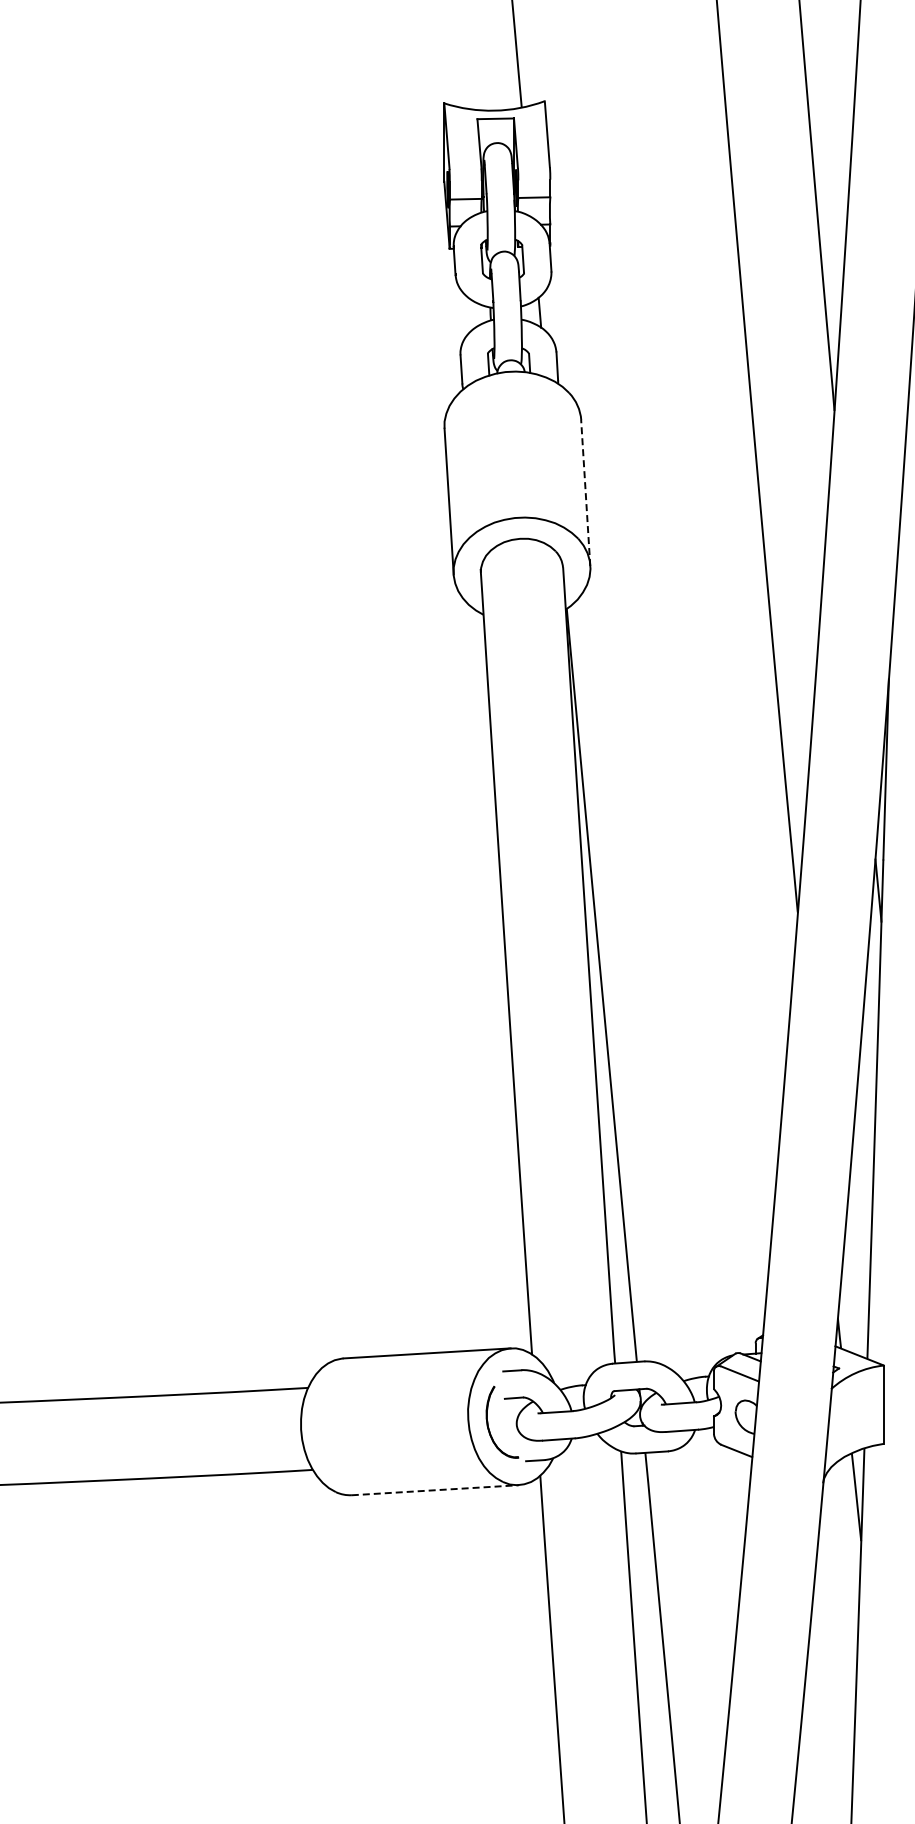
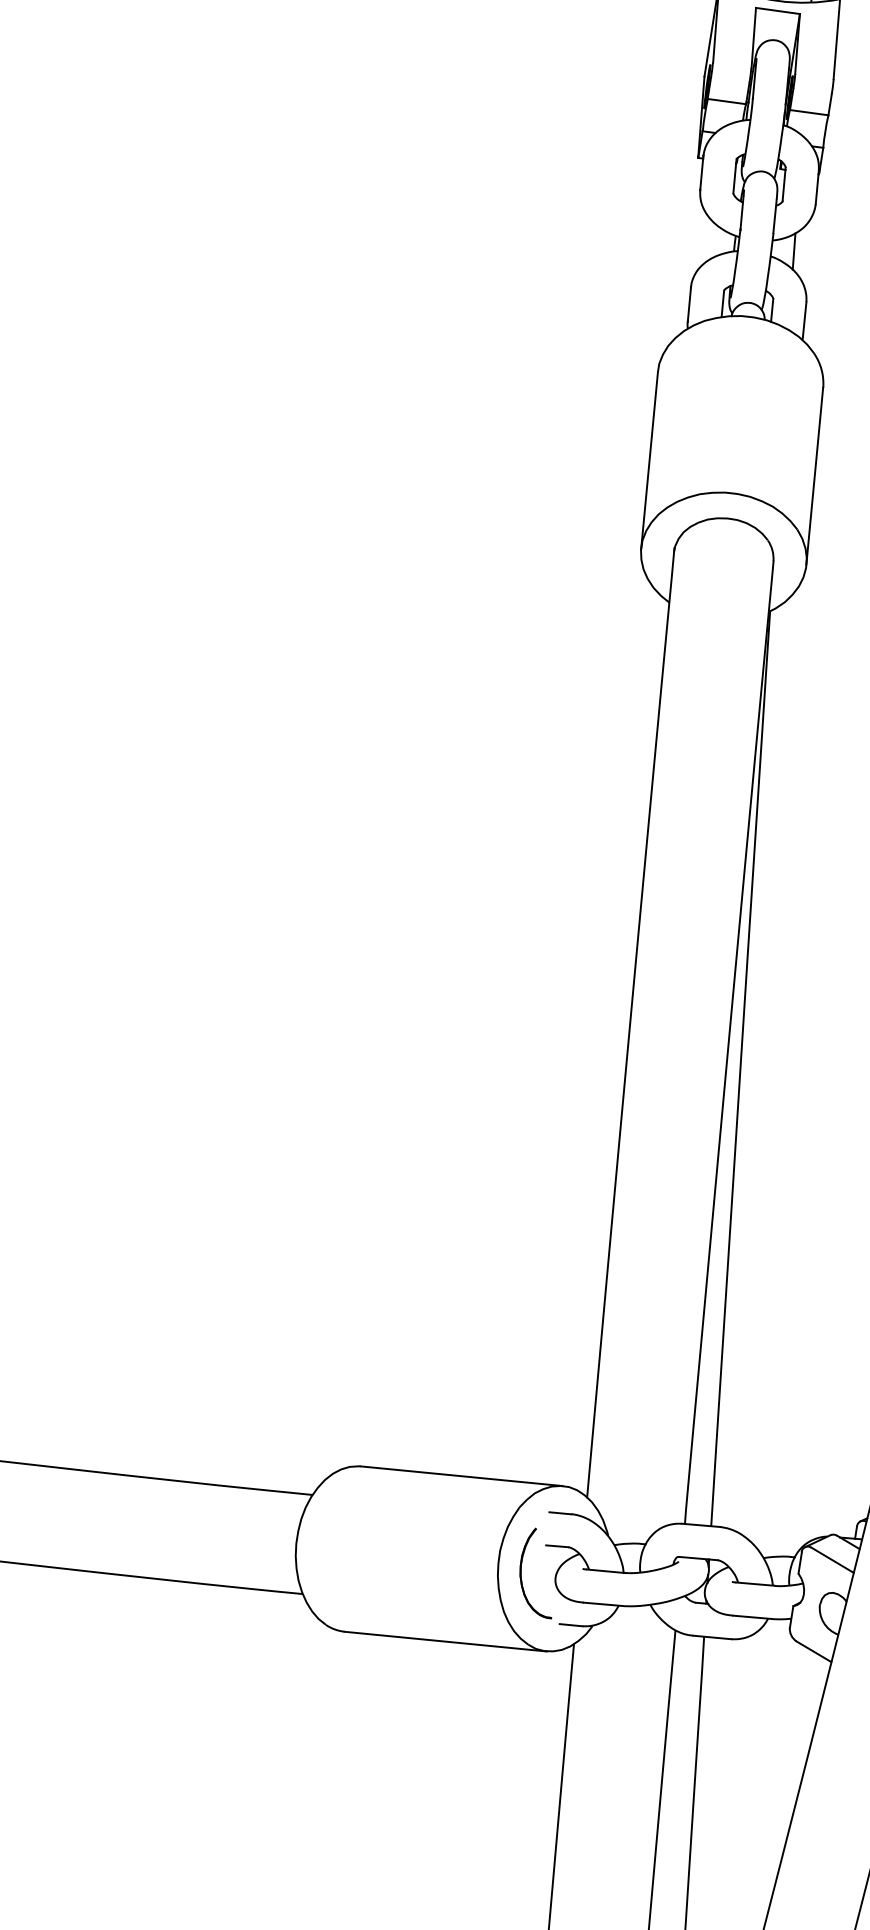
line: (585, 492) -> (814, 475), dashed -> solid
line: (435, 1490) -> (445, 1641), dashed -> solid

